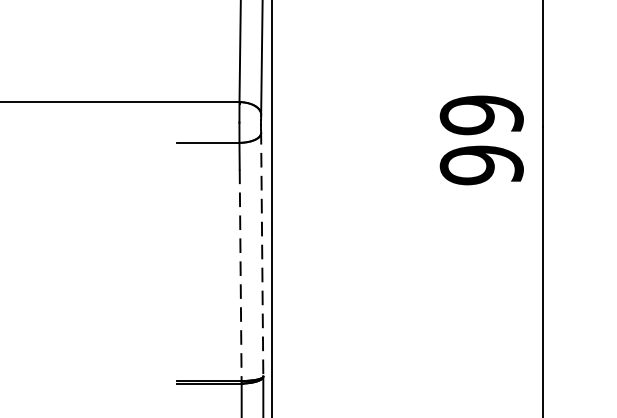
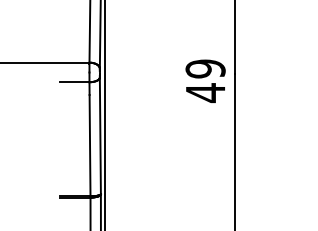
text: (481, 166) -> (205, 93), 99 -> 49
line: (262, 254) -> (100, 135), dashed -> solid
line: (241, 274) -> (90, 145), dashed -> solid

